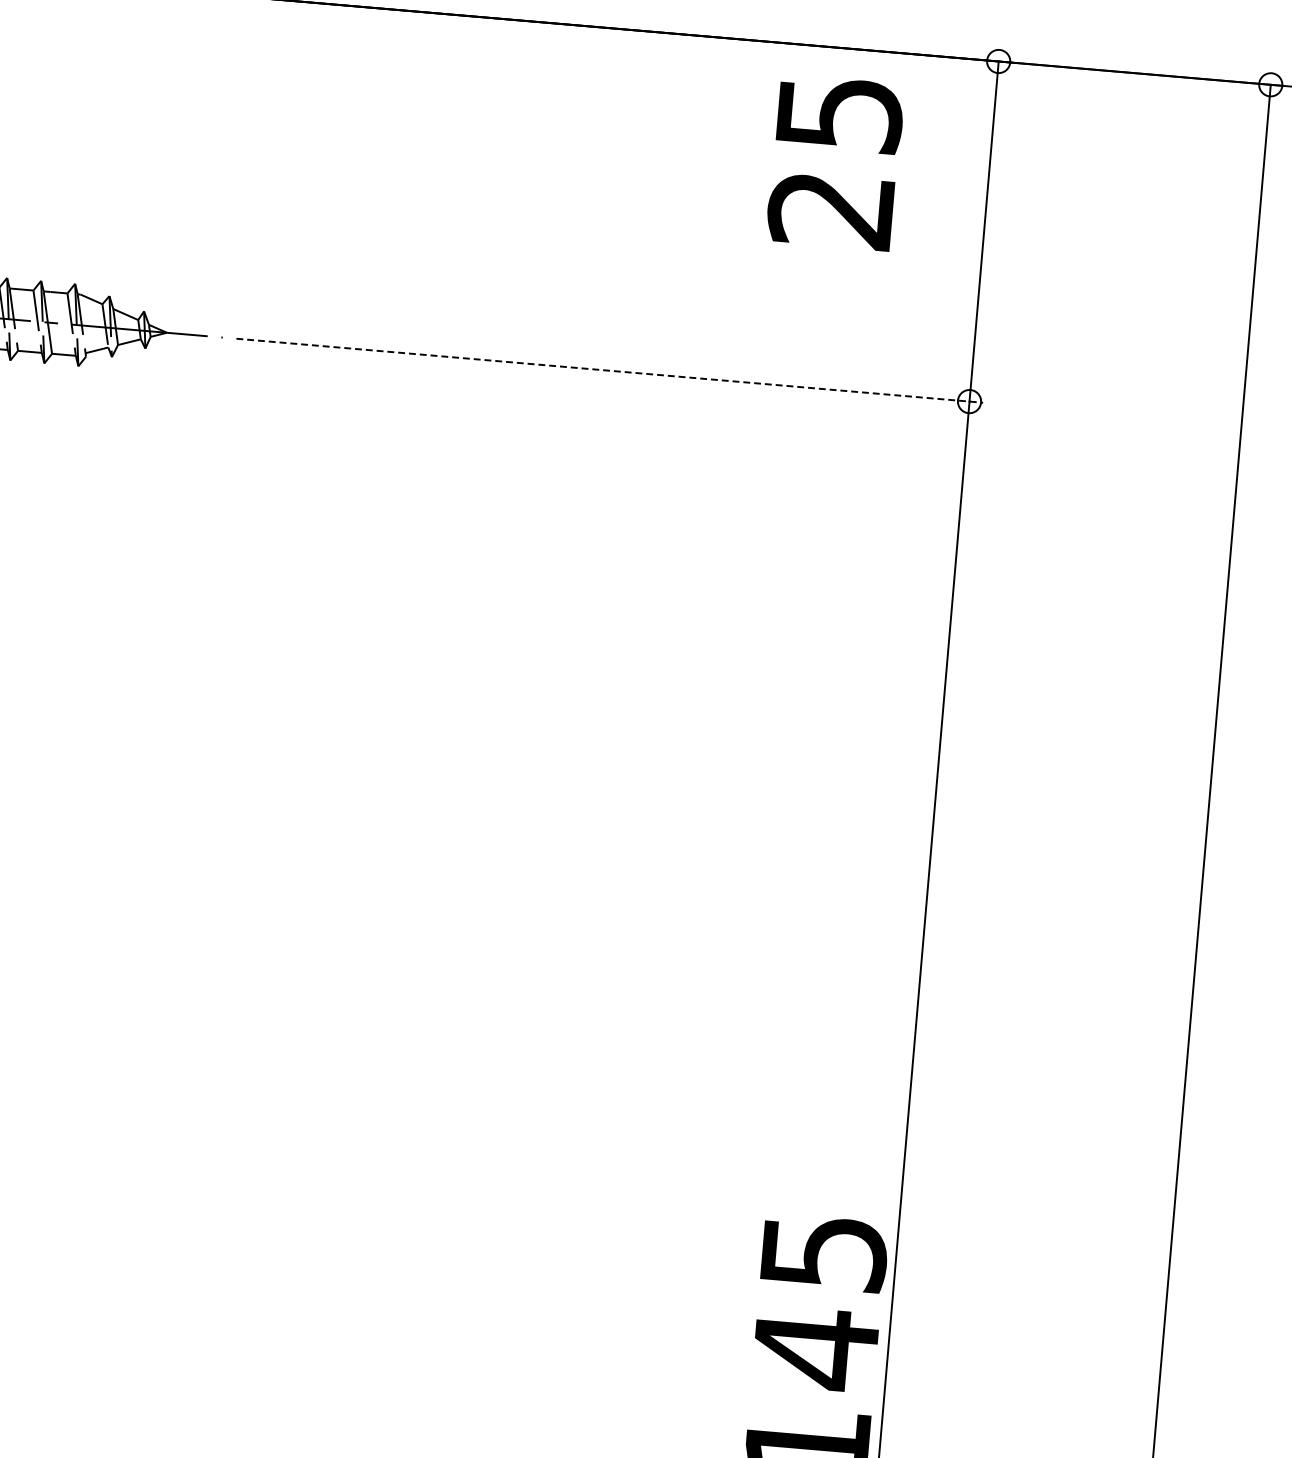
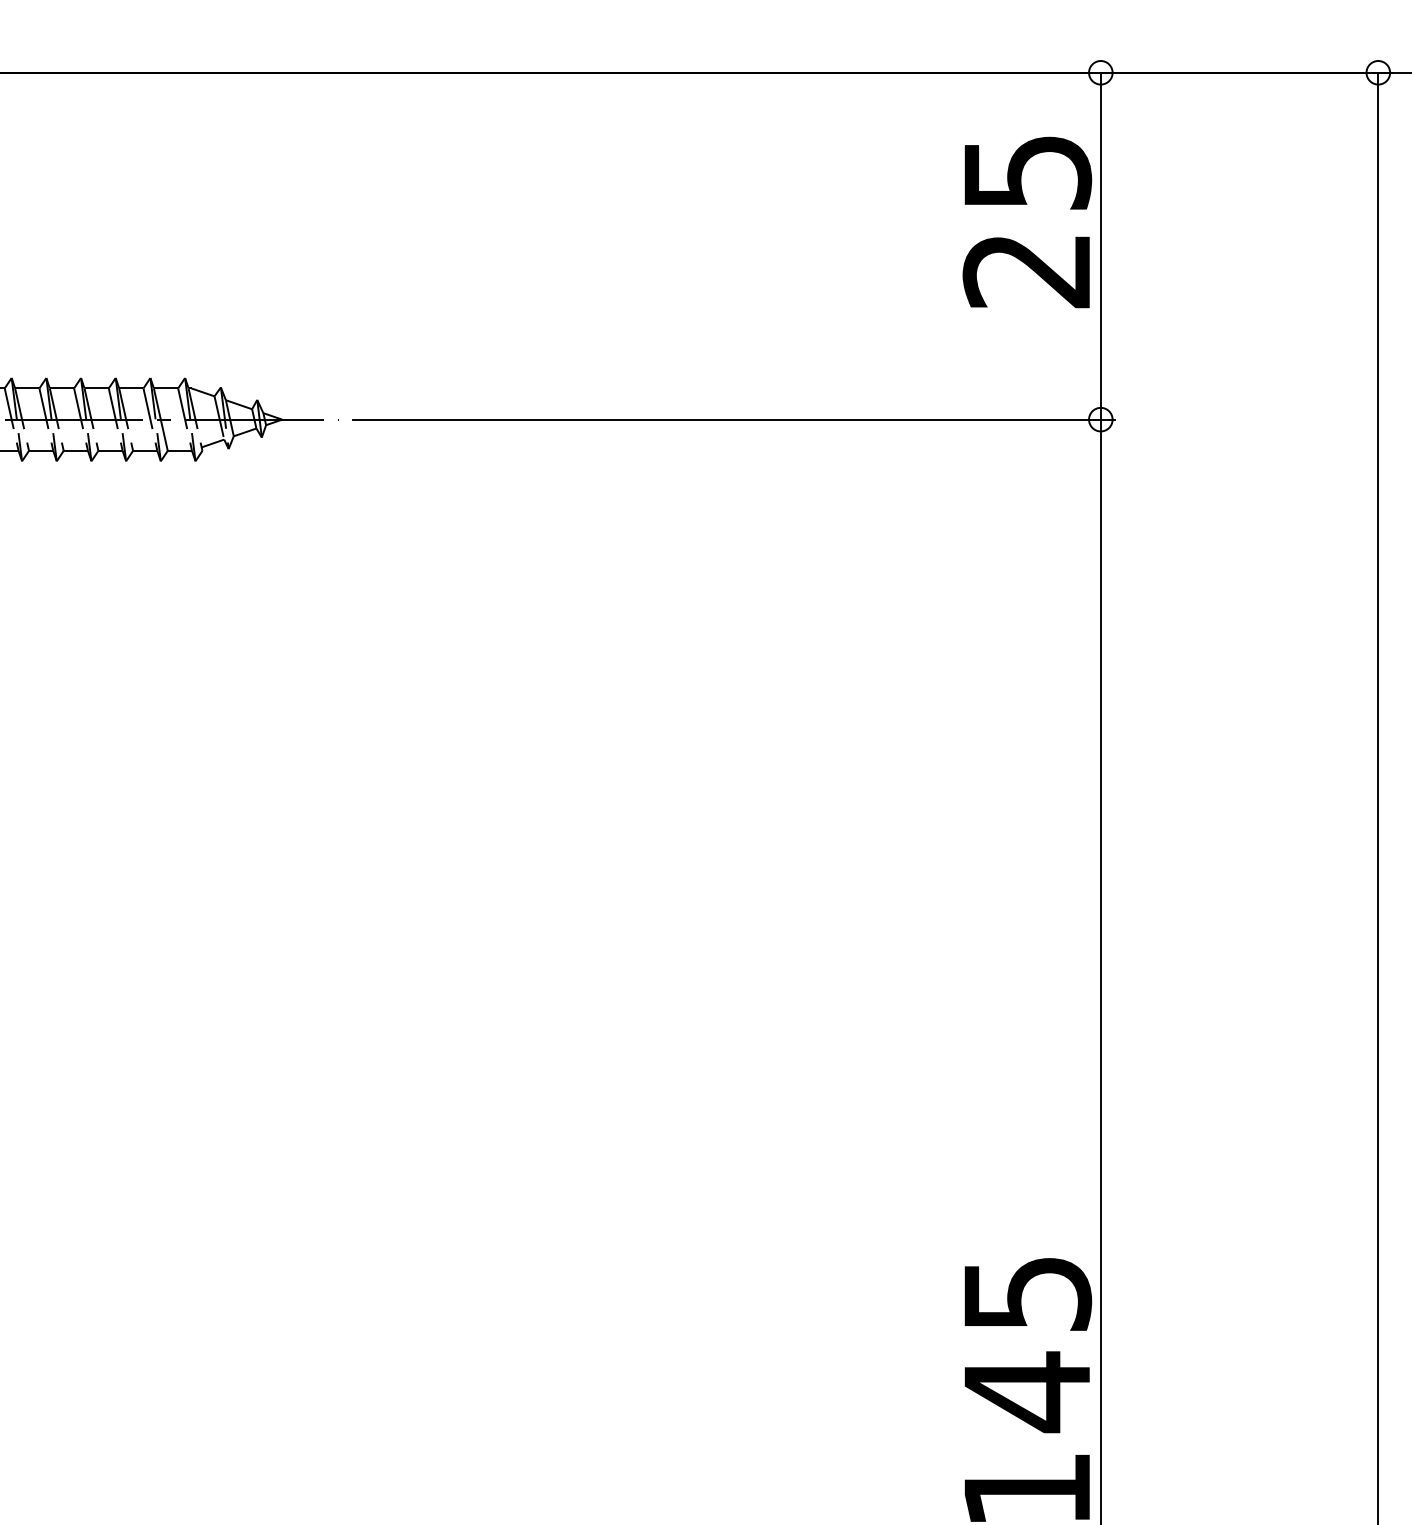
text: (835, 162) -> (1027, 222), moved
line: (609, 370) -> (733, 419), dashed -> solid

